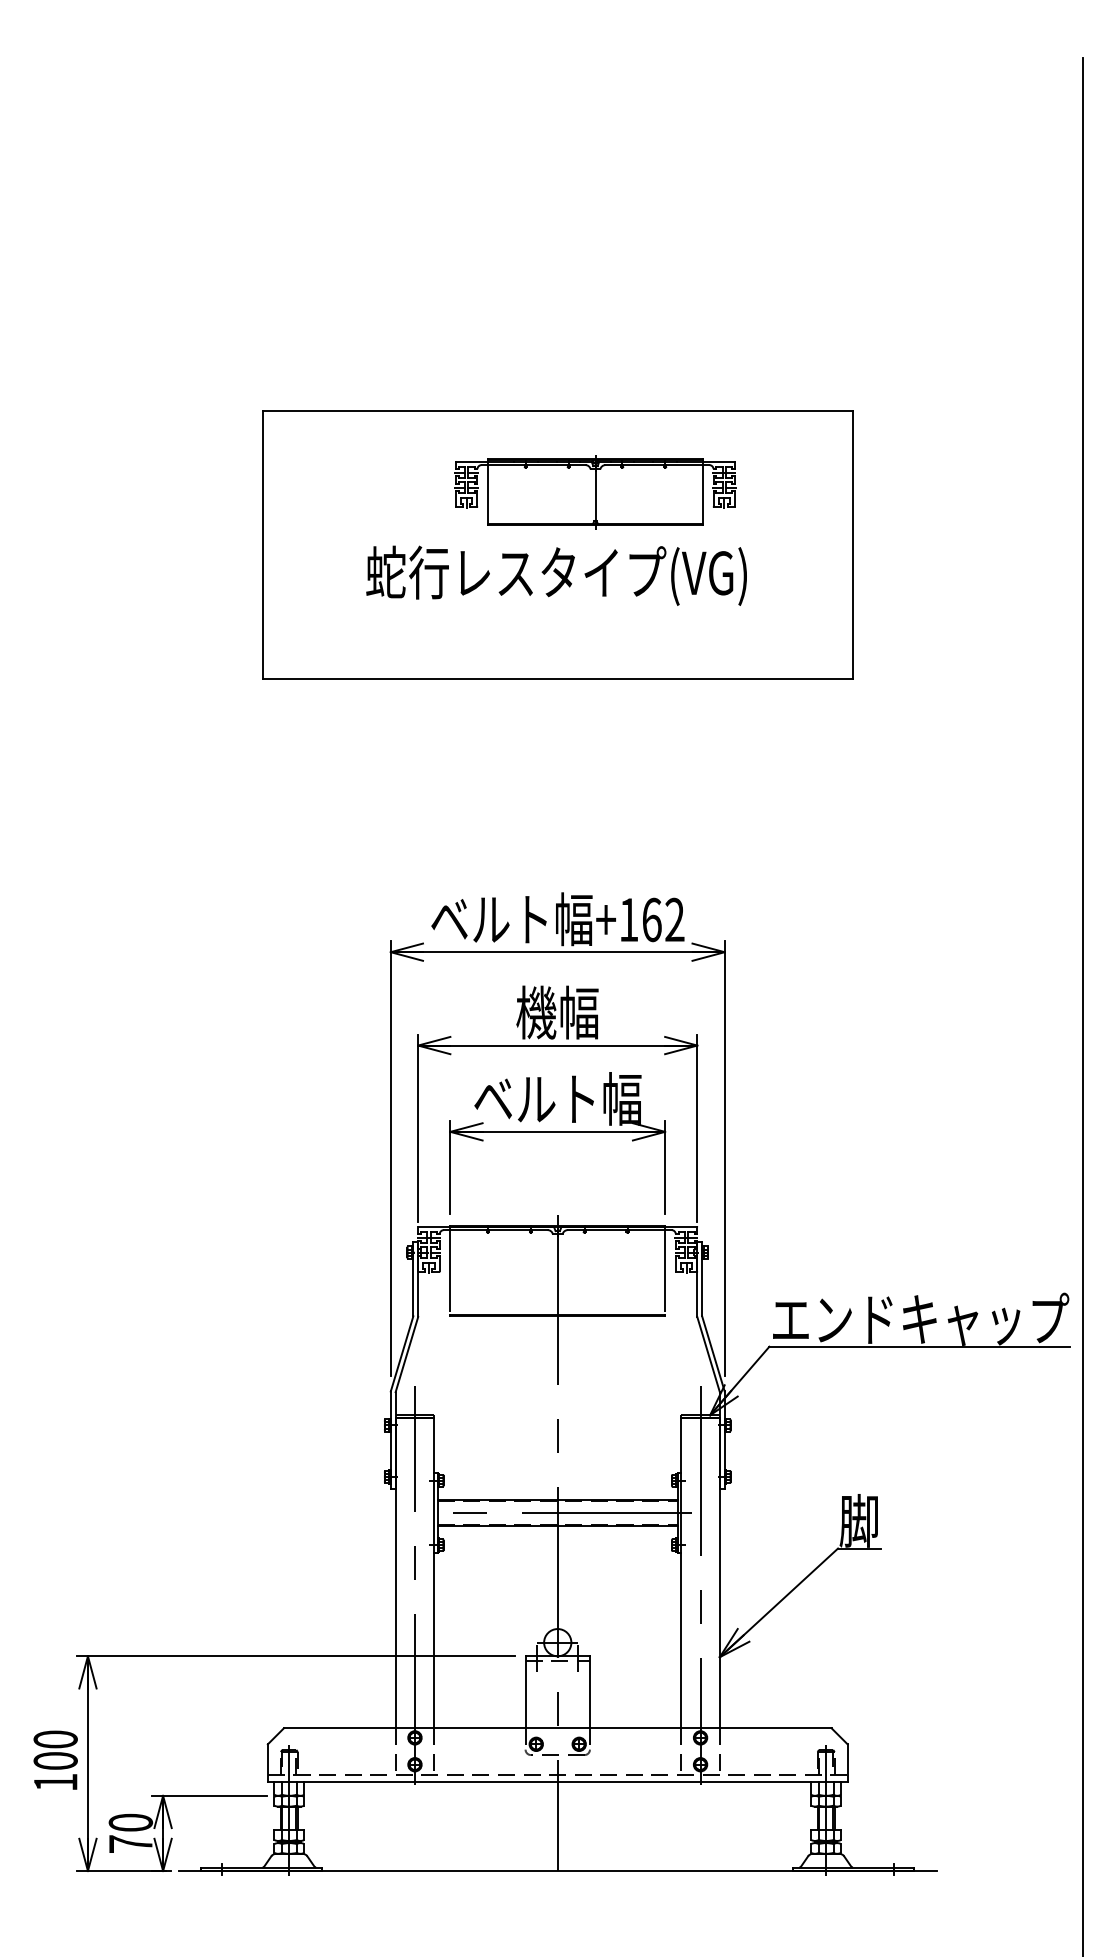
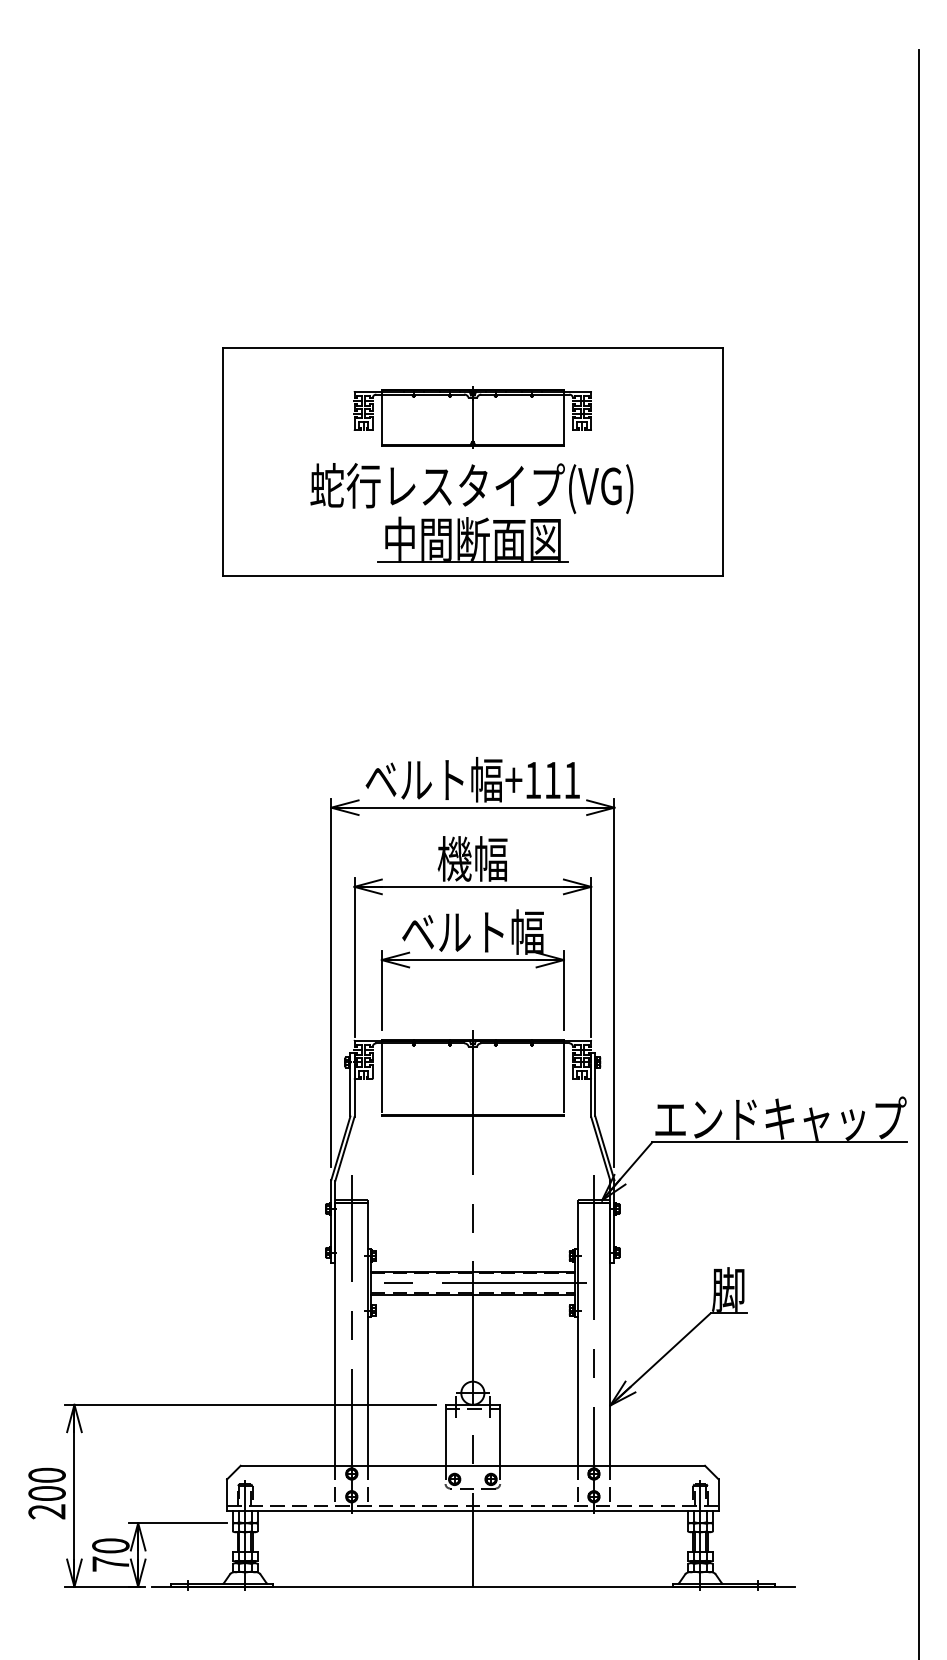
part: (595, 492) -> (472, 417), moved
part: (557, 635) -> (472, 539), added
text: (663, 920) -> (562, 780), +162 -> +111
text: (54, 1782) -> (46, 1511), 100 -> 200

